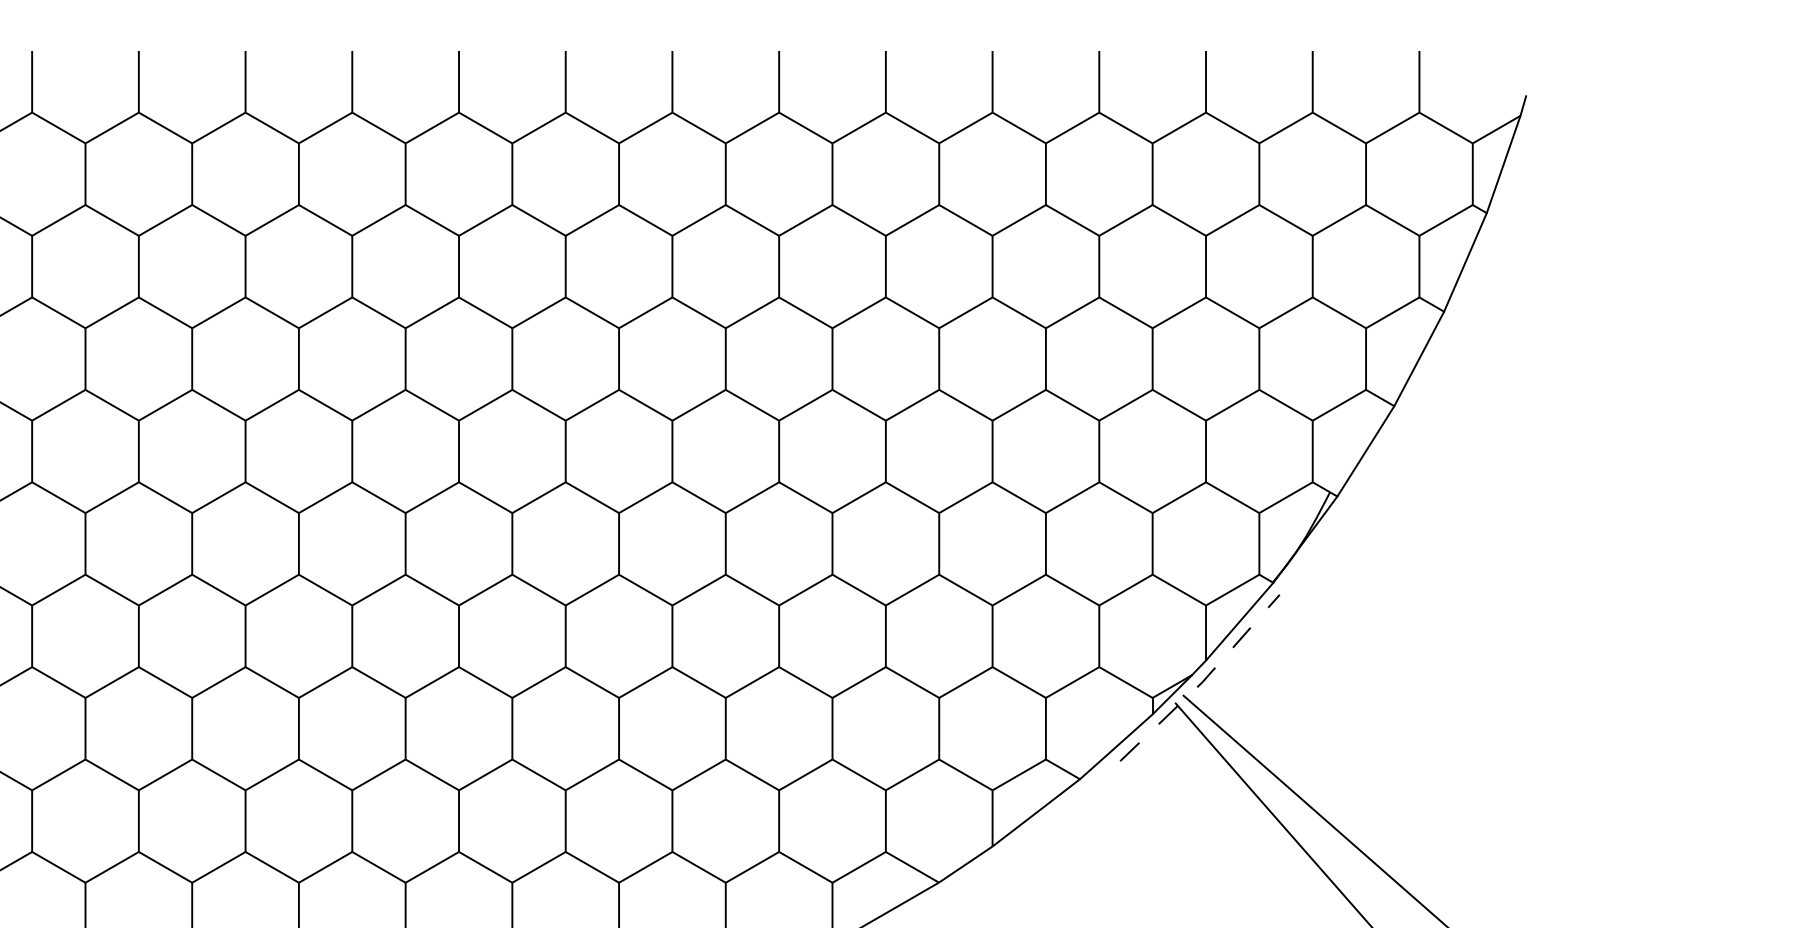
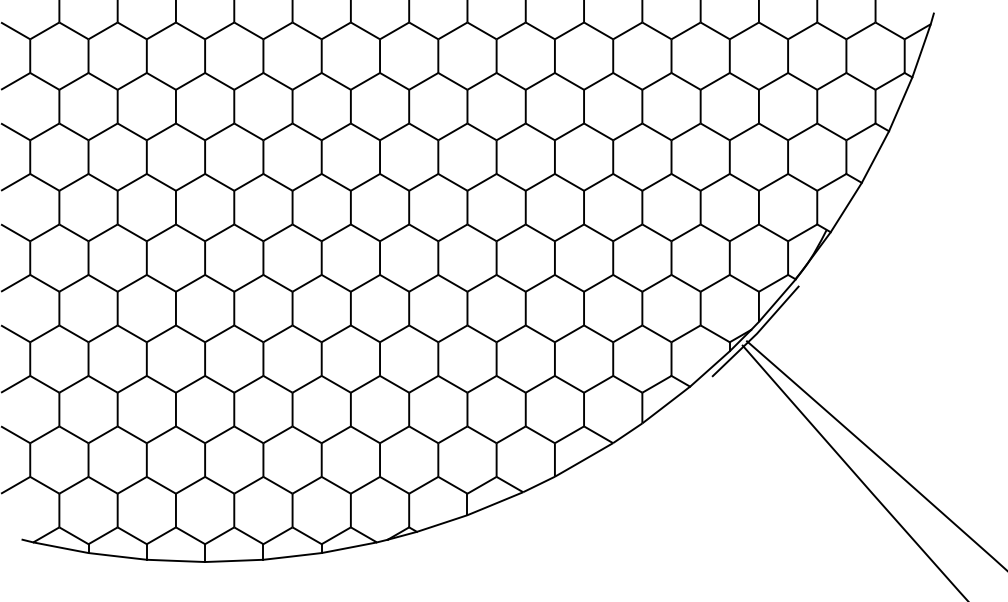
line: (1201, 681) -> (756, 333), dashed -> solid

